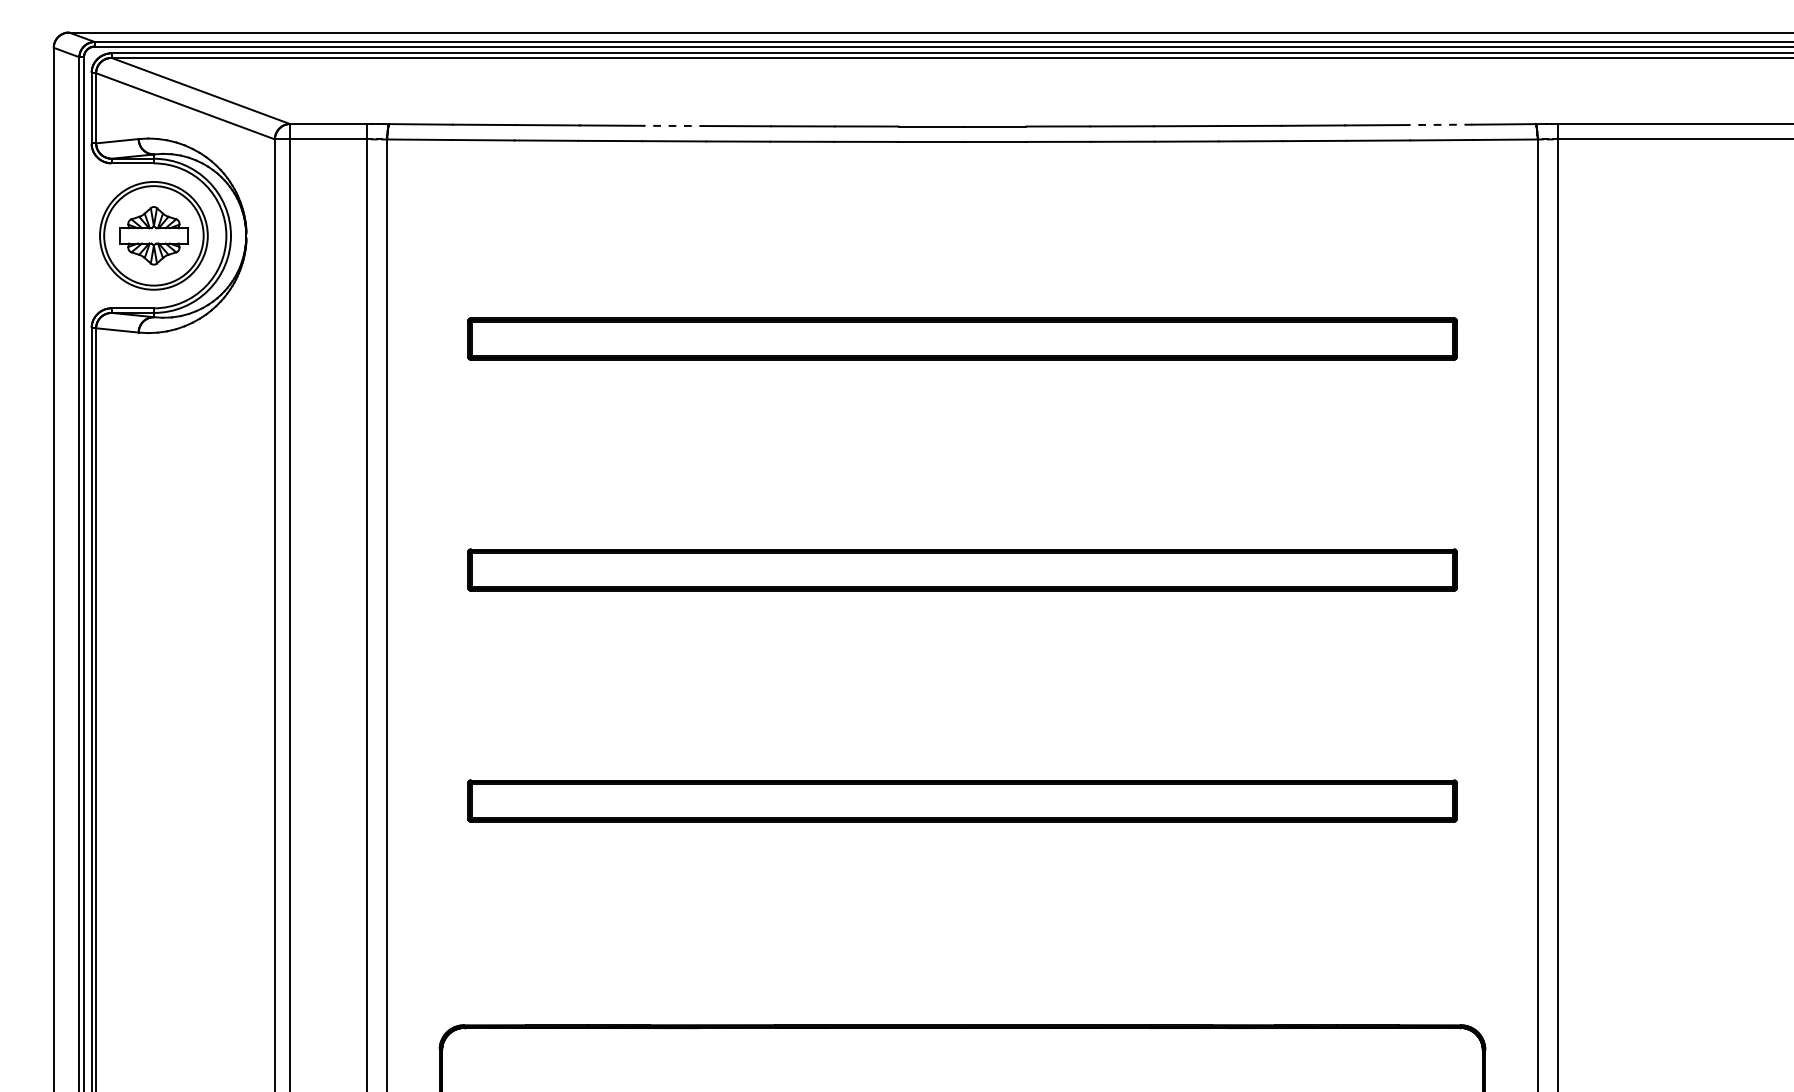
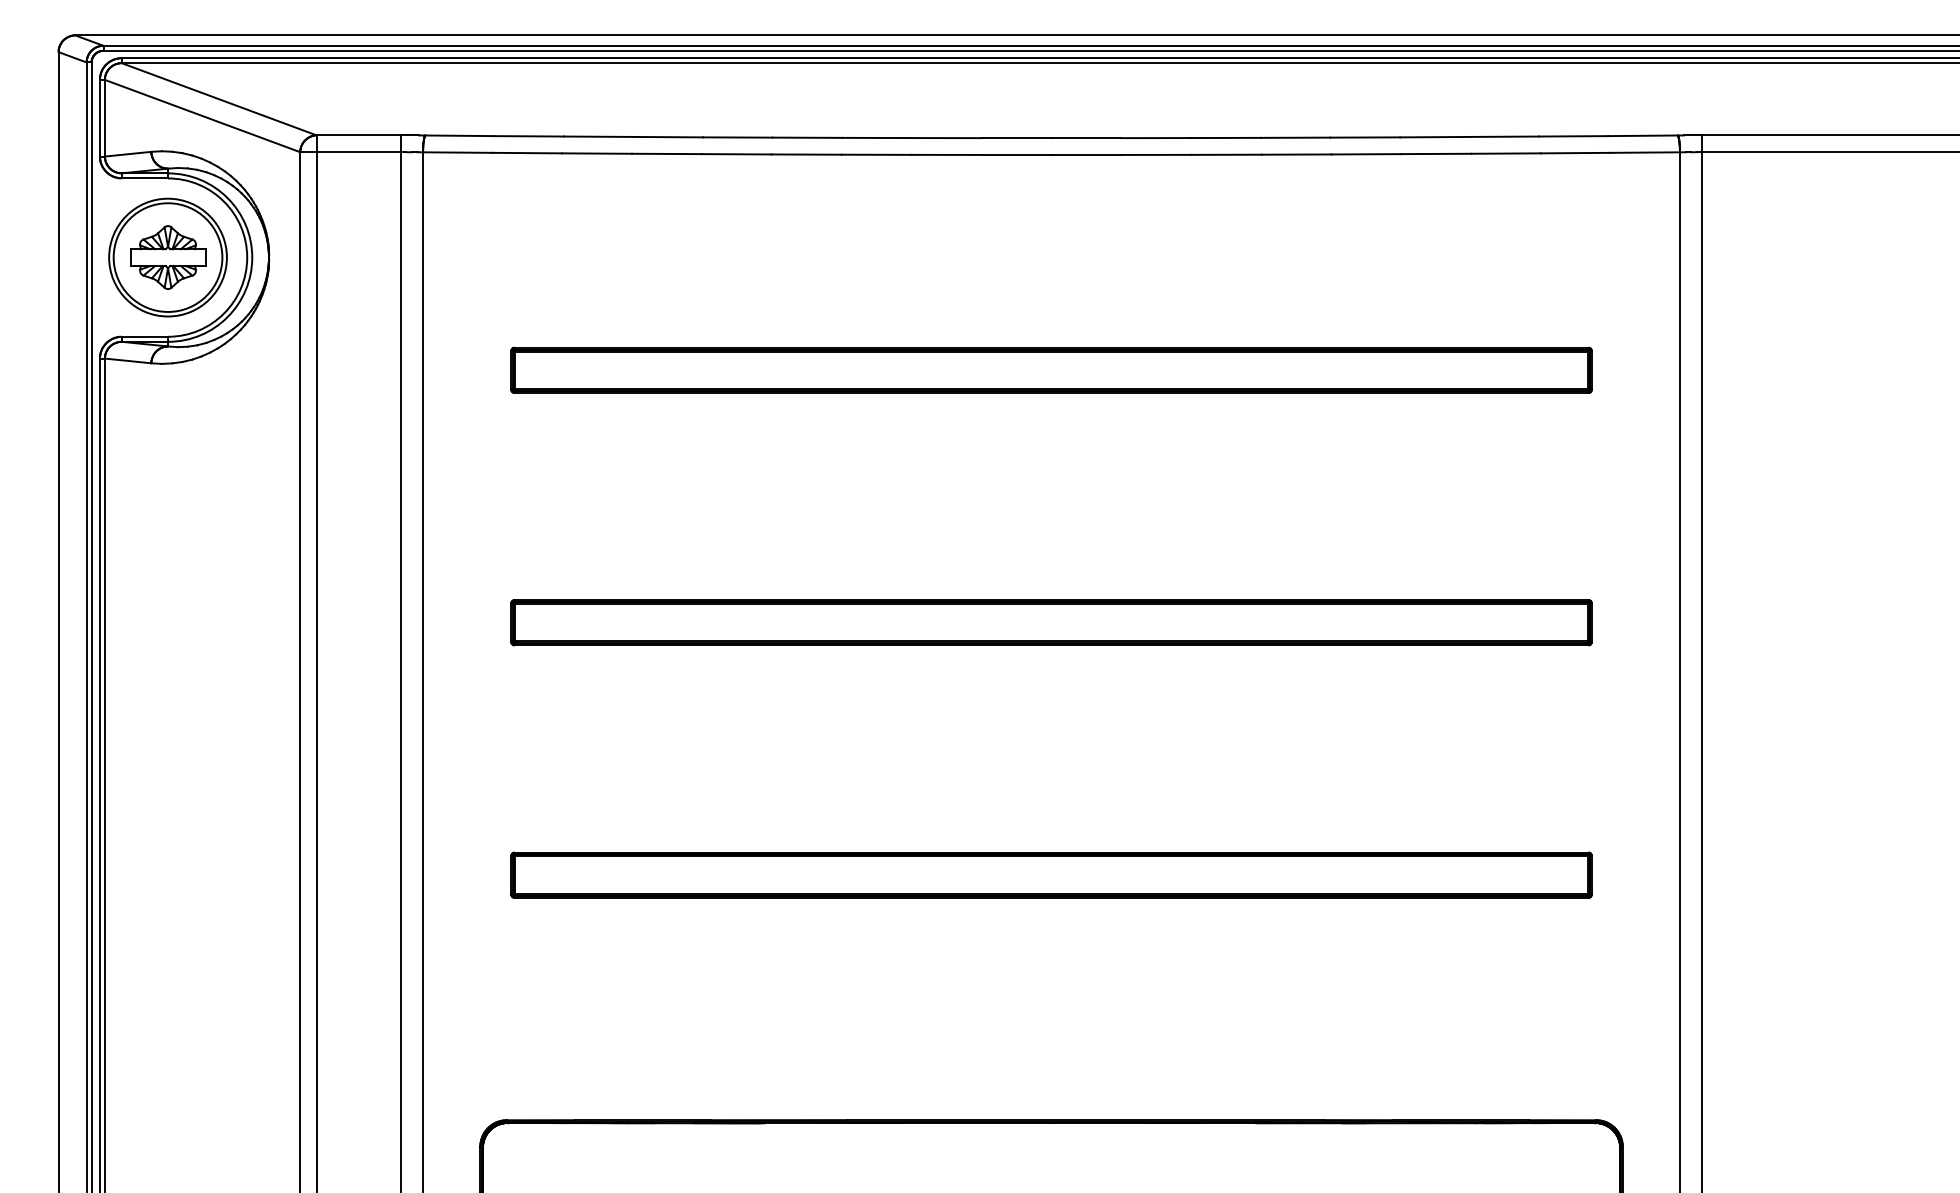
line: (1440, 124) -> (1573, 135), dashed -> solid
line: (675, 125) -> (737, 137), dashed -> solid

